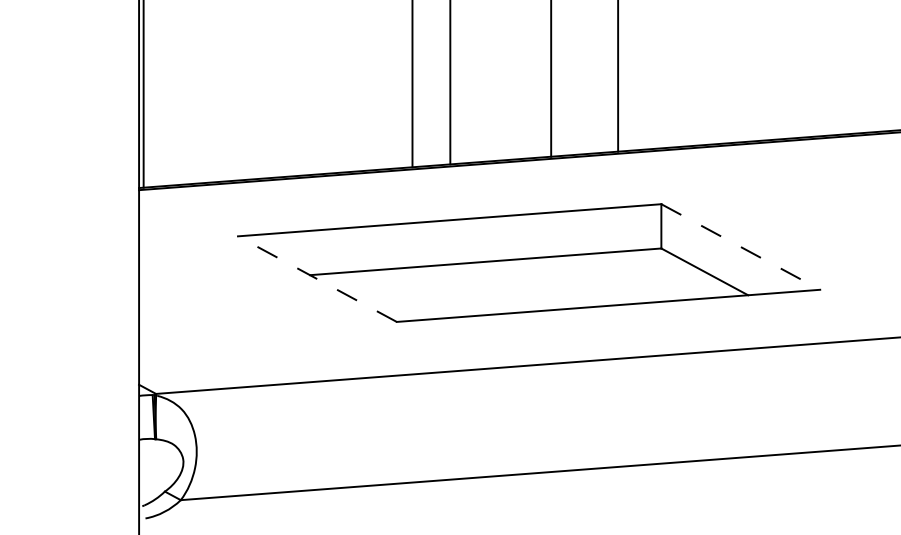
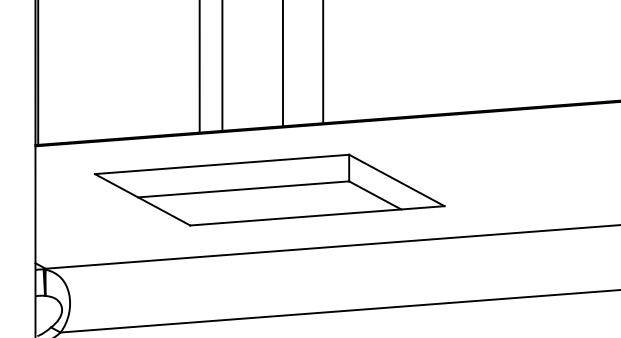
line: (741, 247) -> (397, 180), dashed -> solid
line: (317, 278) -> (142, 199), dashed -> solid

